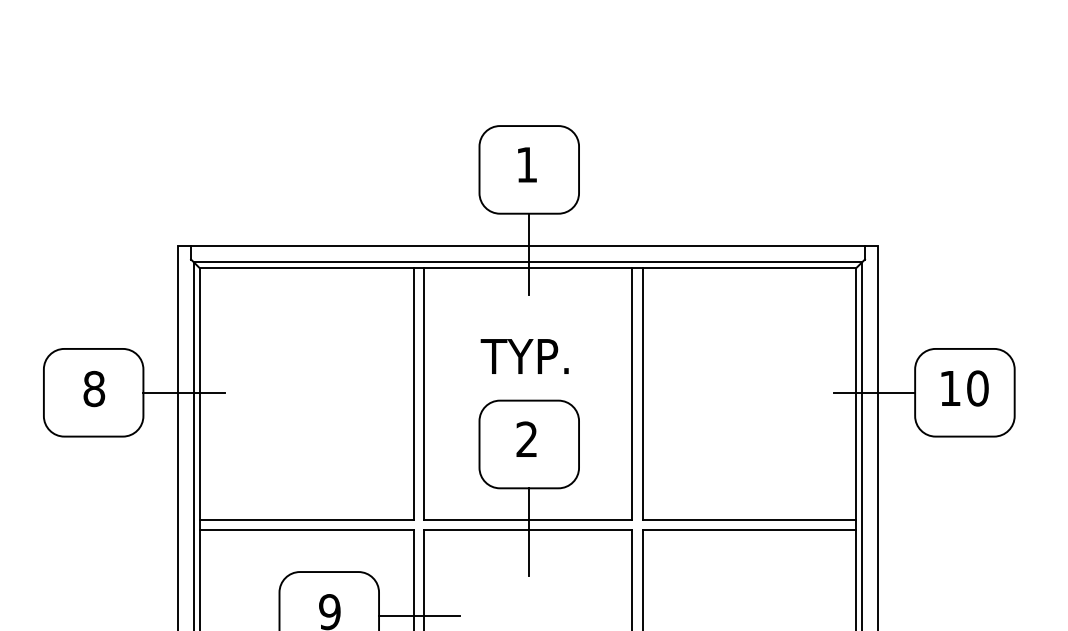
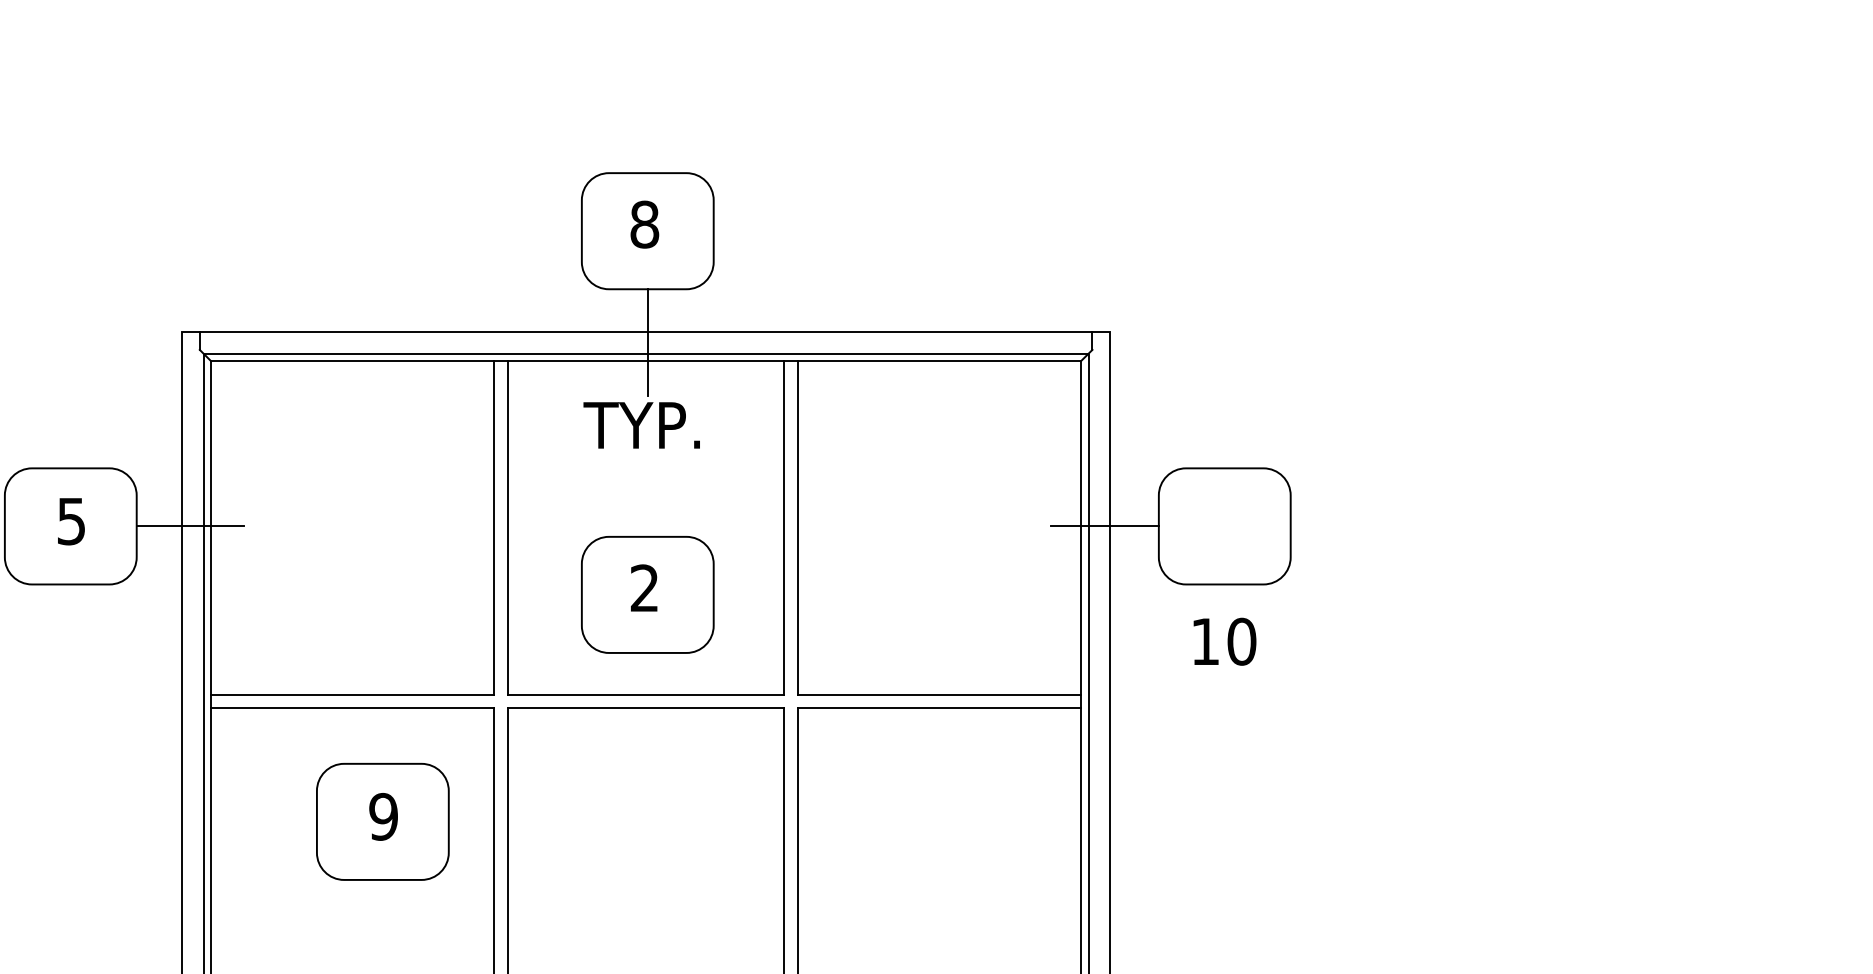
text: (526, 164) -> (644, 224), 1 -> 8
text: (524, 356) -> (641, 425), moved
text: (964, 388) -> (1224, 641), moved
text: (94, 389) -> (71, 521), 8 -> 5
line: (529, 531) -> (647, 710), removed
line: (419, 615) -> (502, 821), removed

